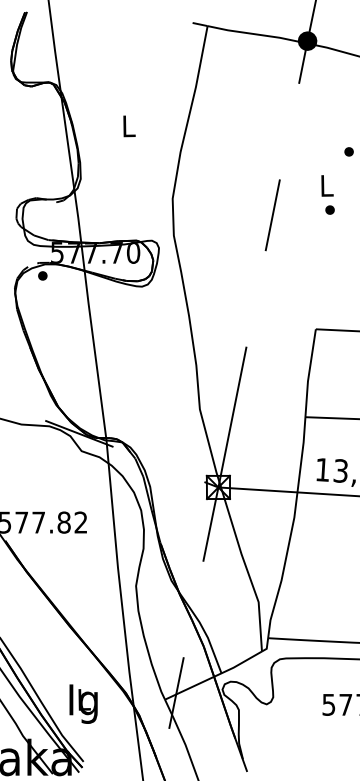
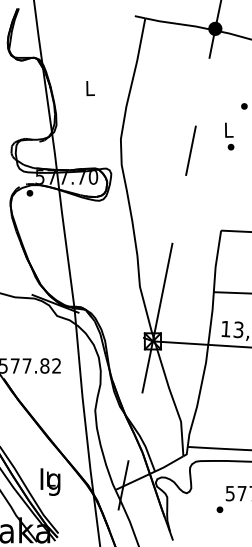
text: (83, 703) -> (50, 481), moved
part: (313, 727) -> (219, 509), added

